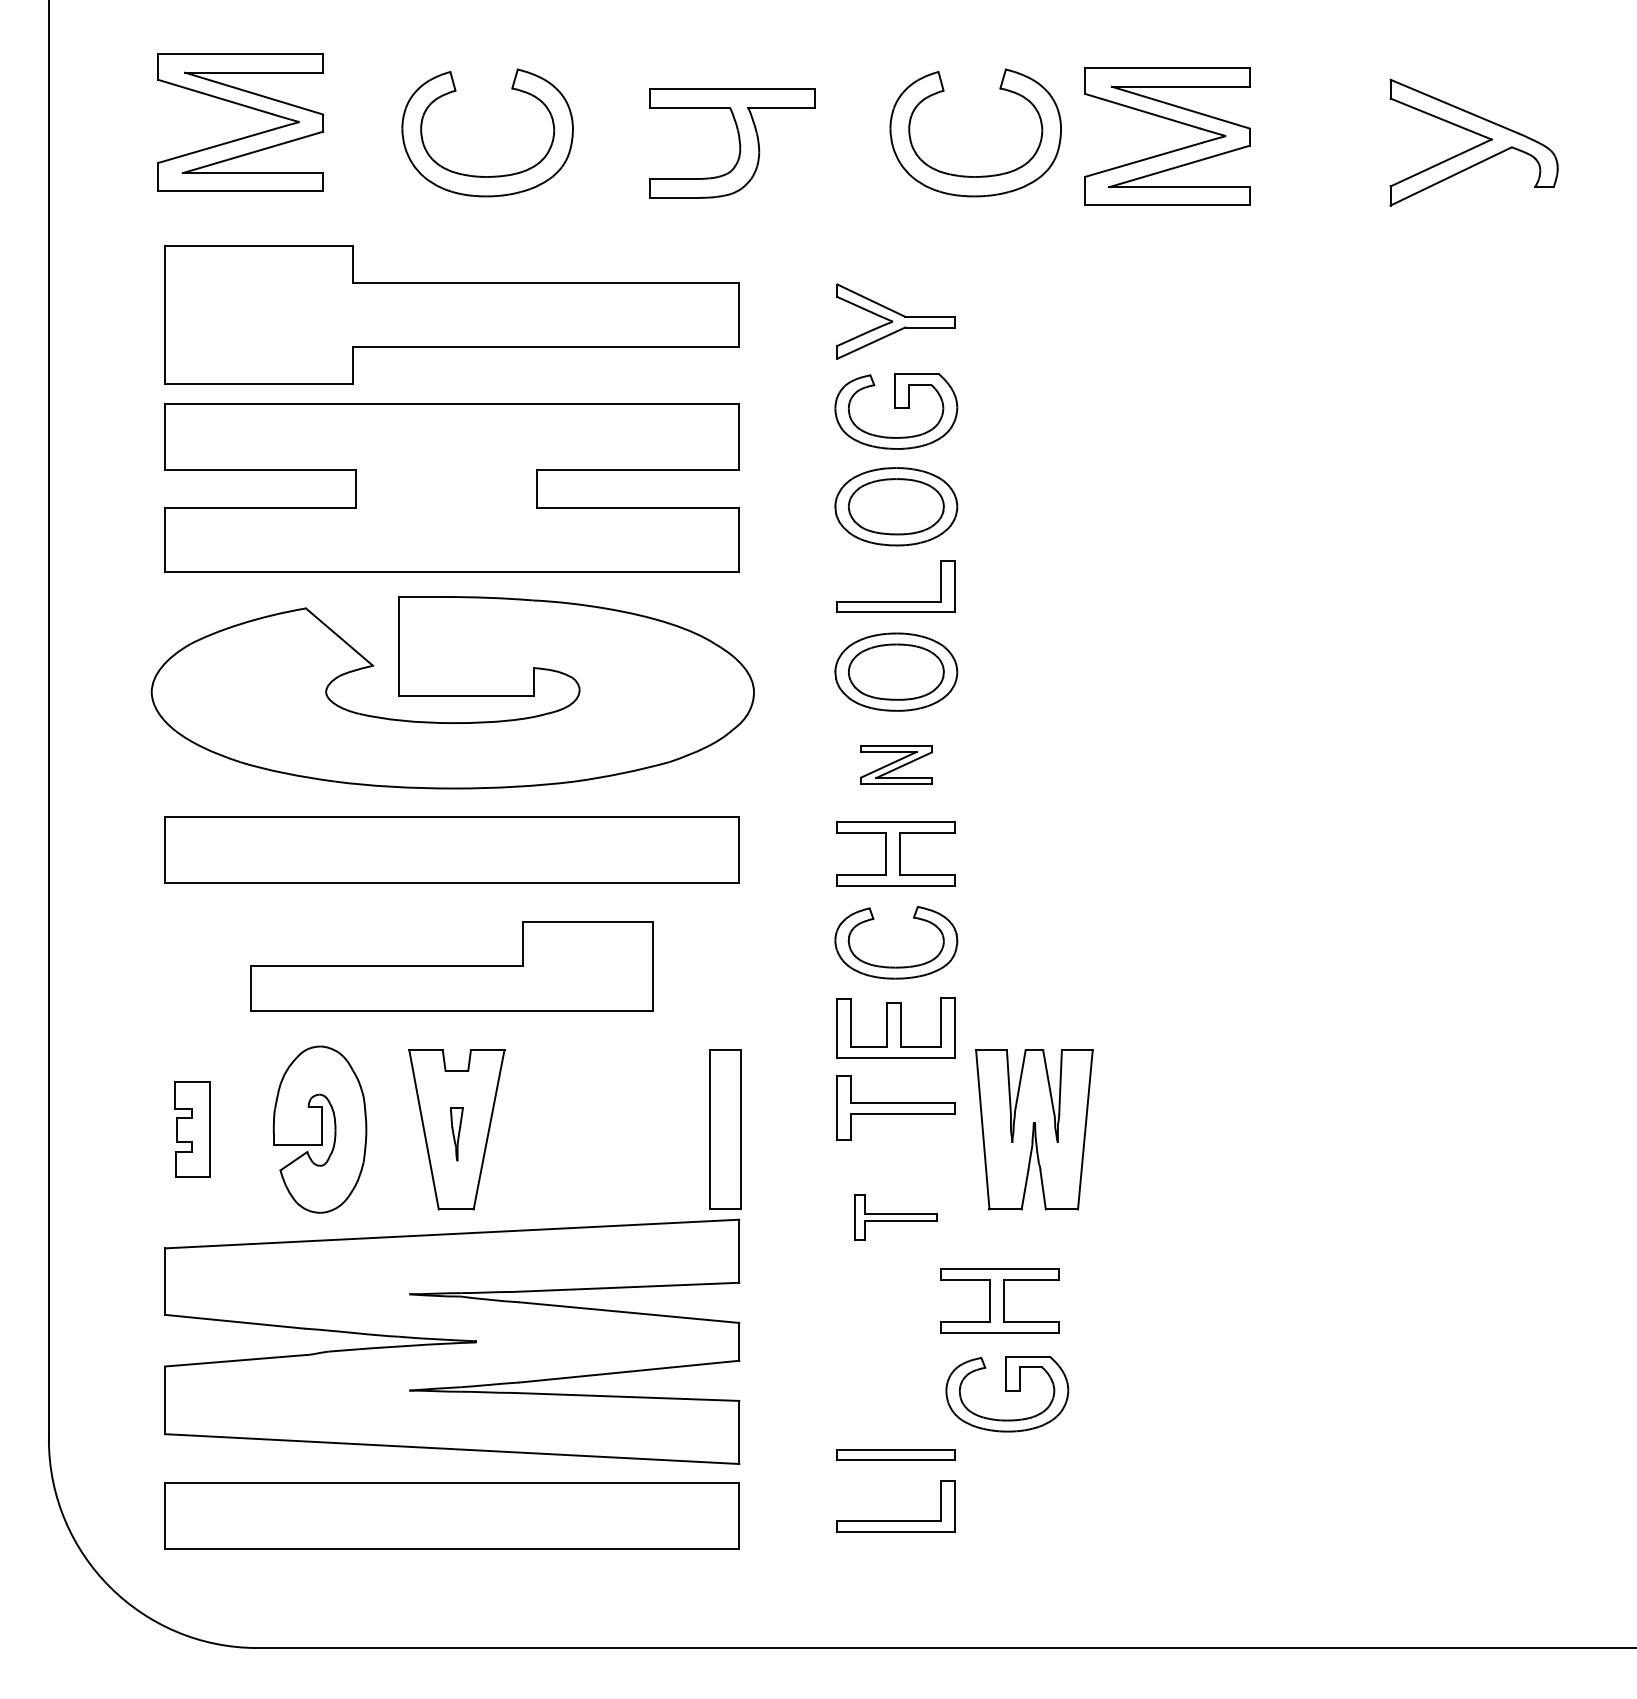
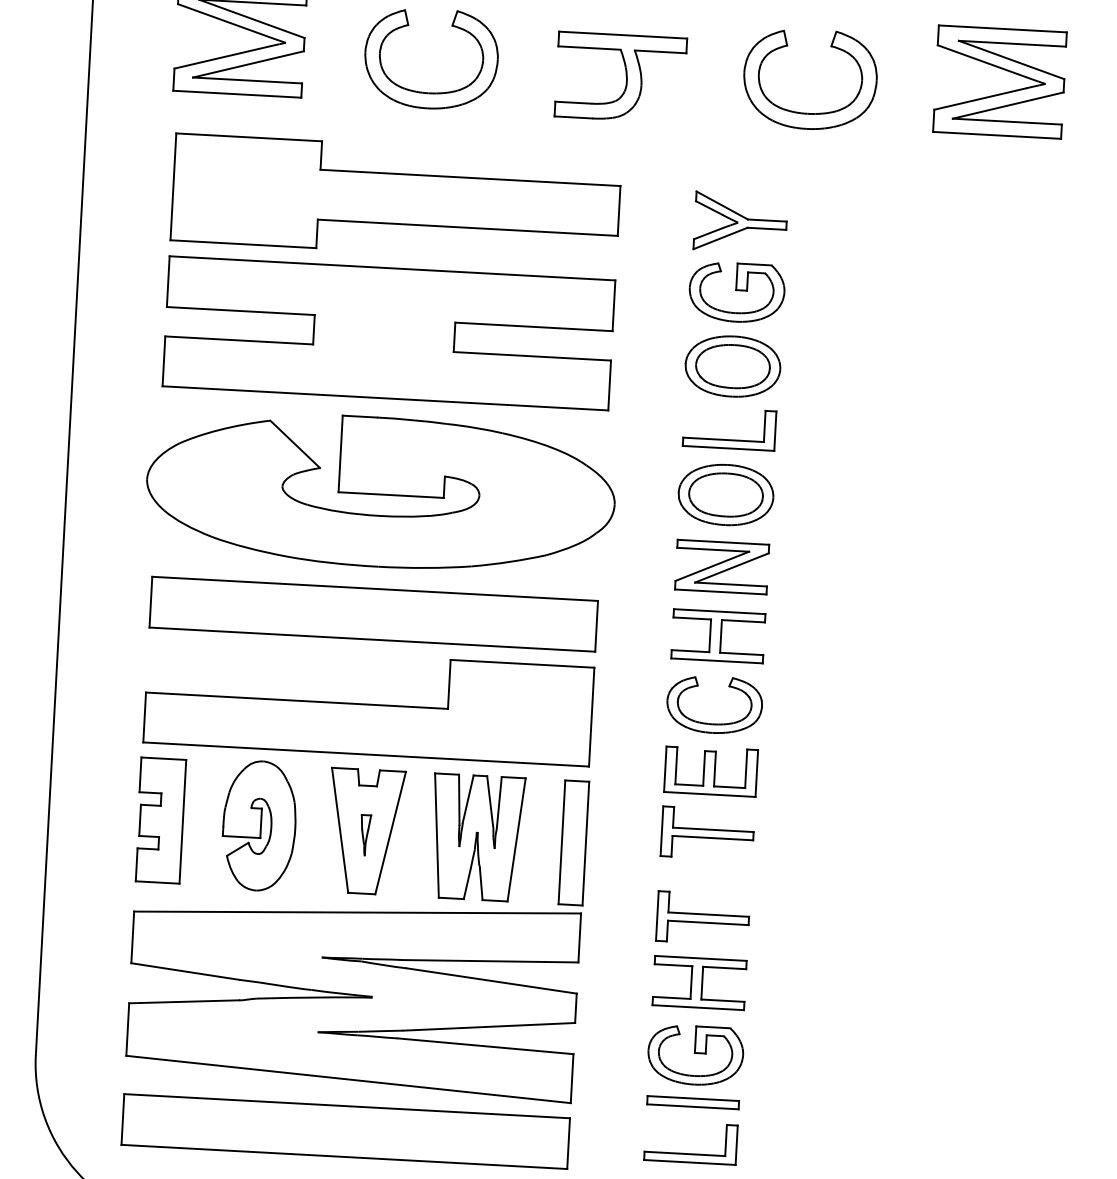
part: (1171, 150) -> (1002, 92), moved
part: (896, 764) -> (722, 566), size x1.67
part: (451, 966) -> (368, 704), size x1.43
part: (192, 1129) -> (160, 820), size x1.67
part: (1034, 1129) -> (477, 837), moved
part: (895, 1217) -> (702, 918), size x1.43
part: (999, 1300) -> (698, 982), moved
part: (1007, 1394) -> (695, 1055), moved

